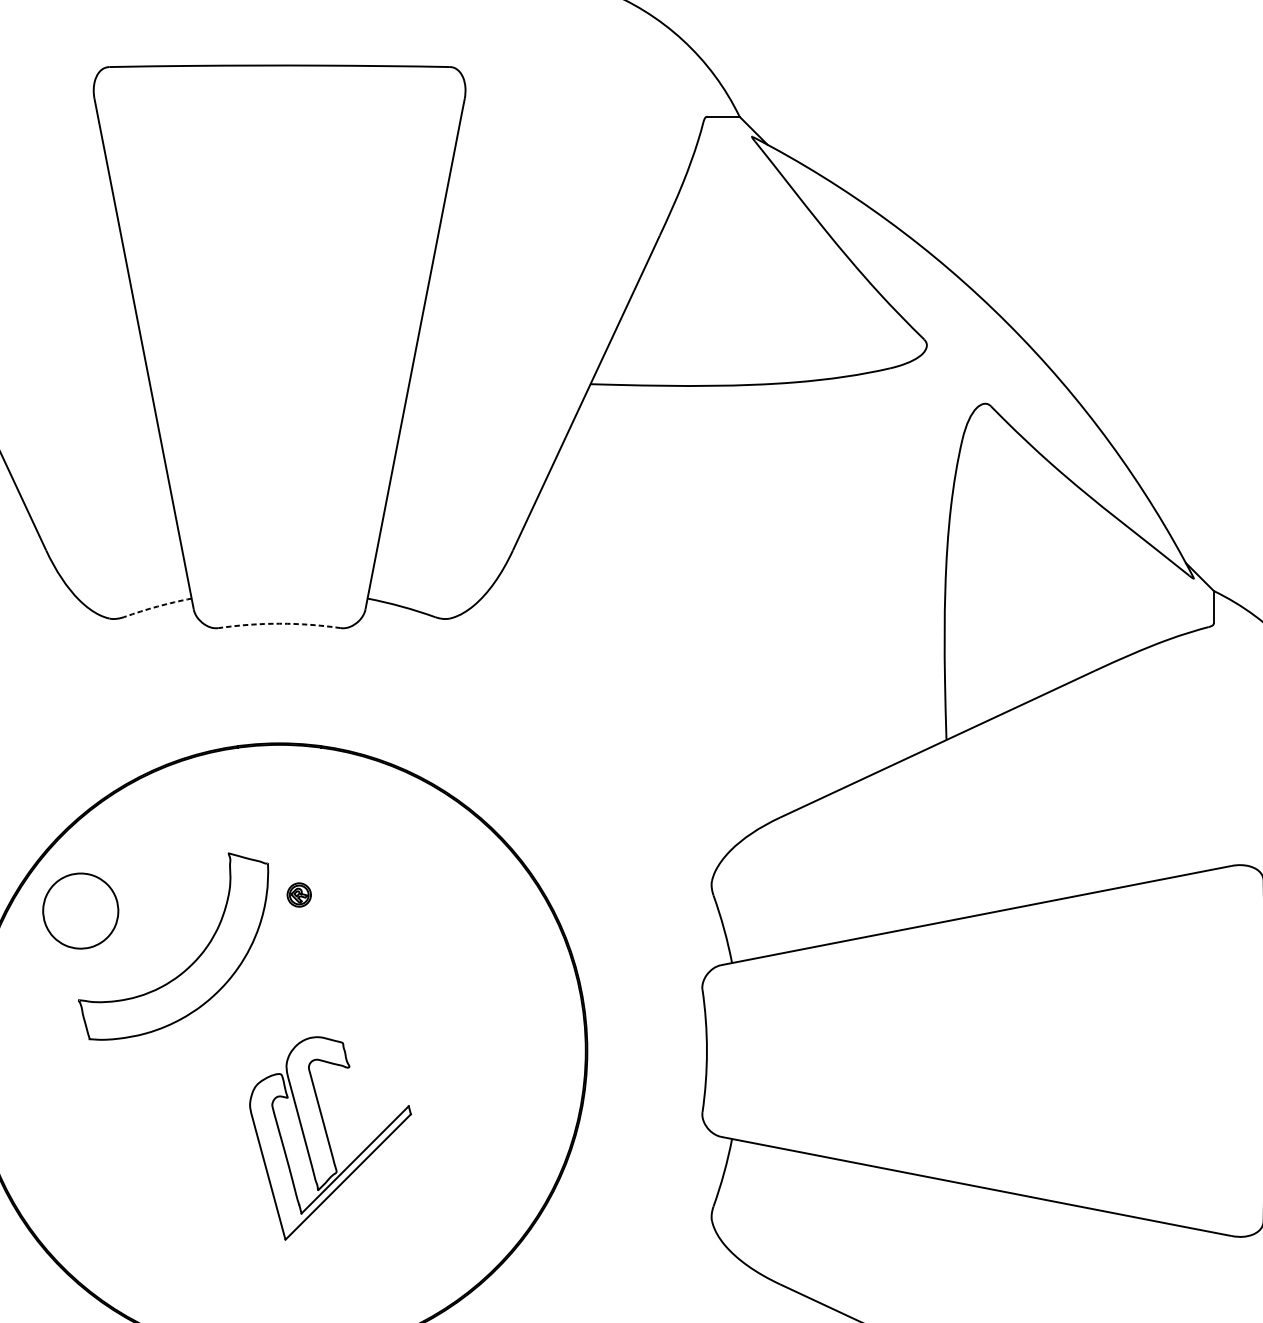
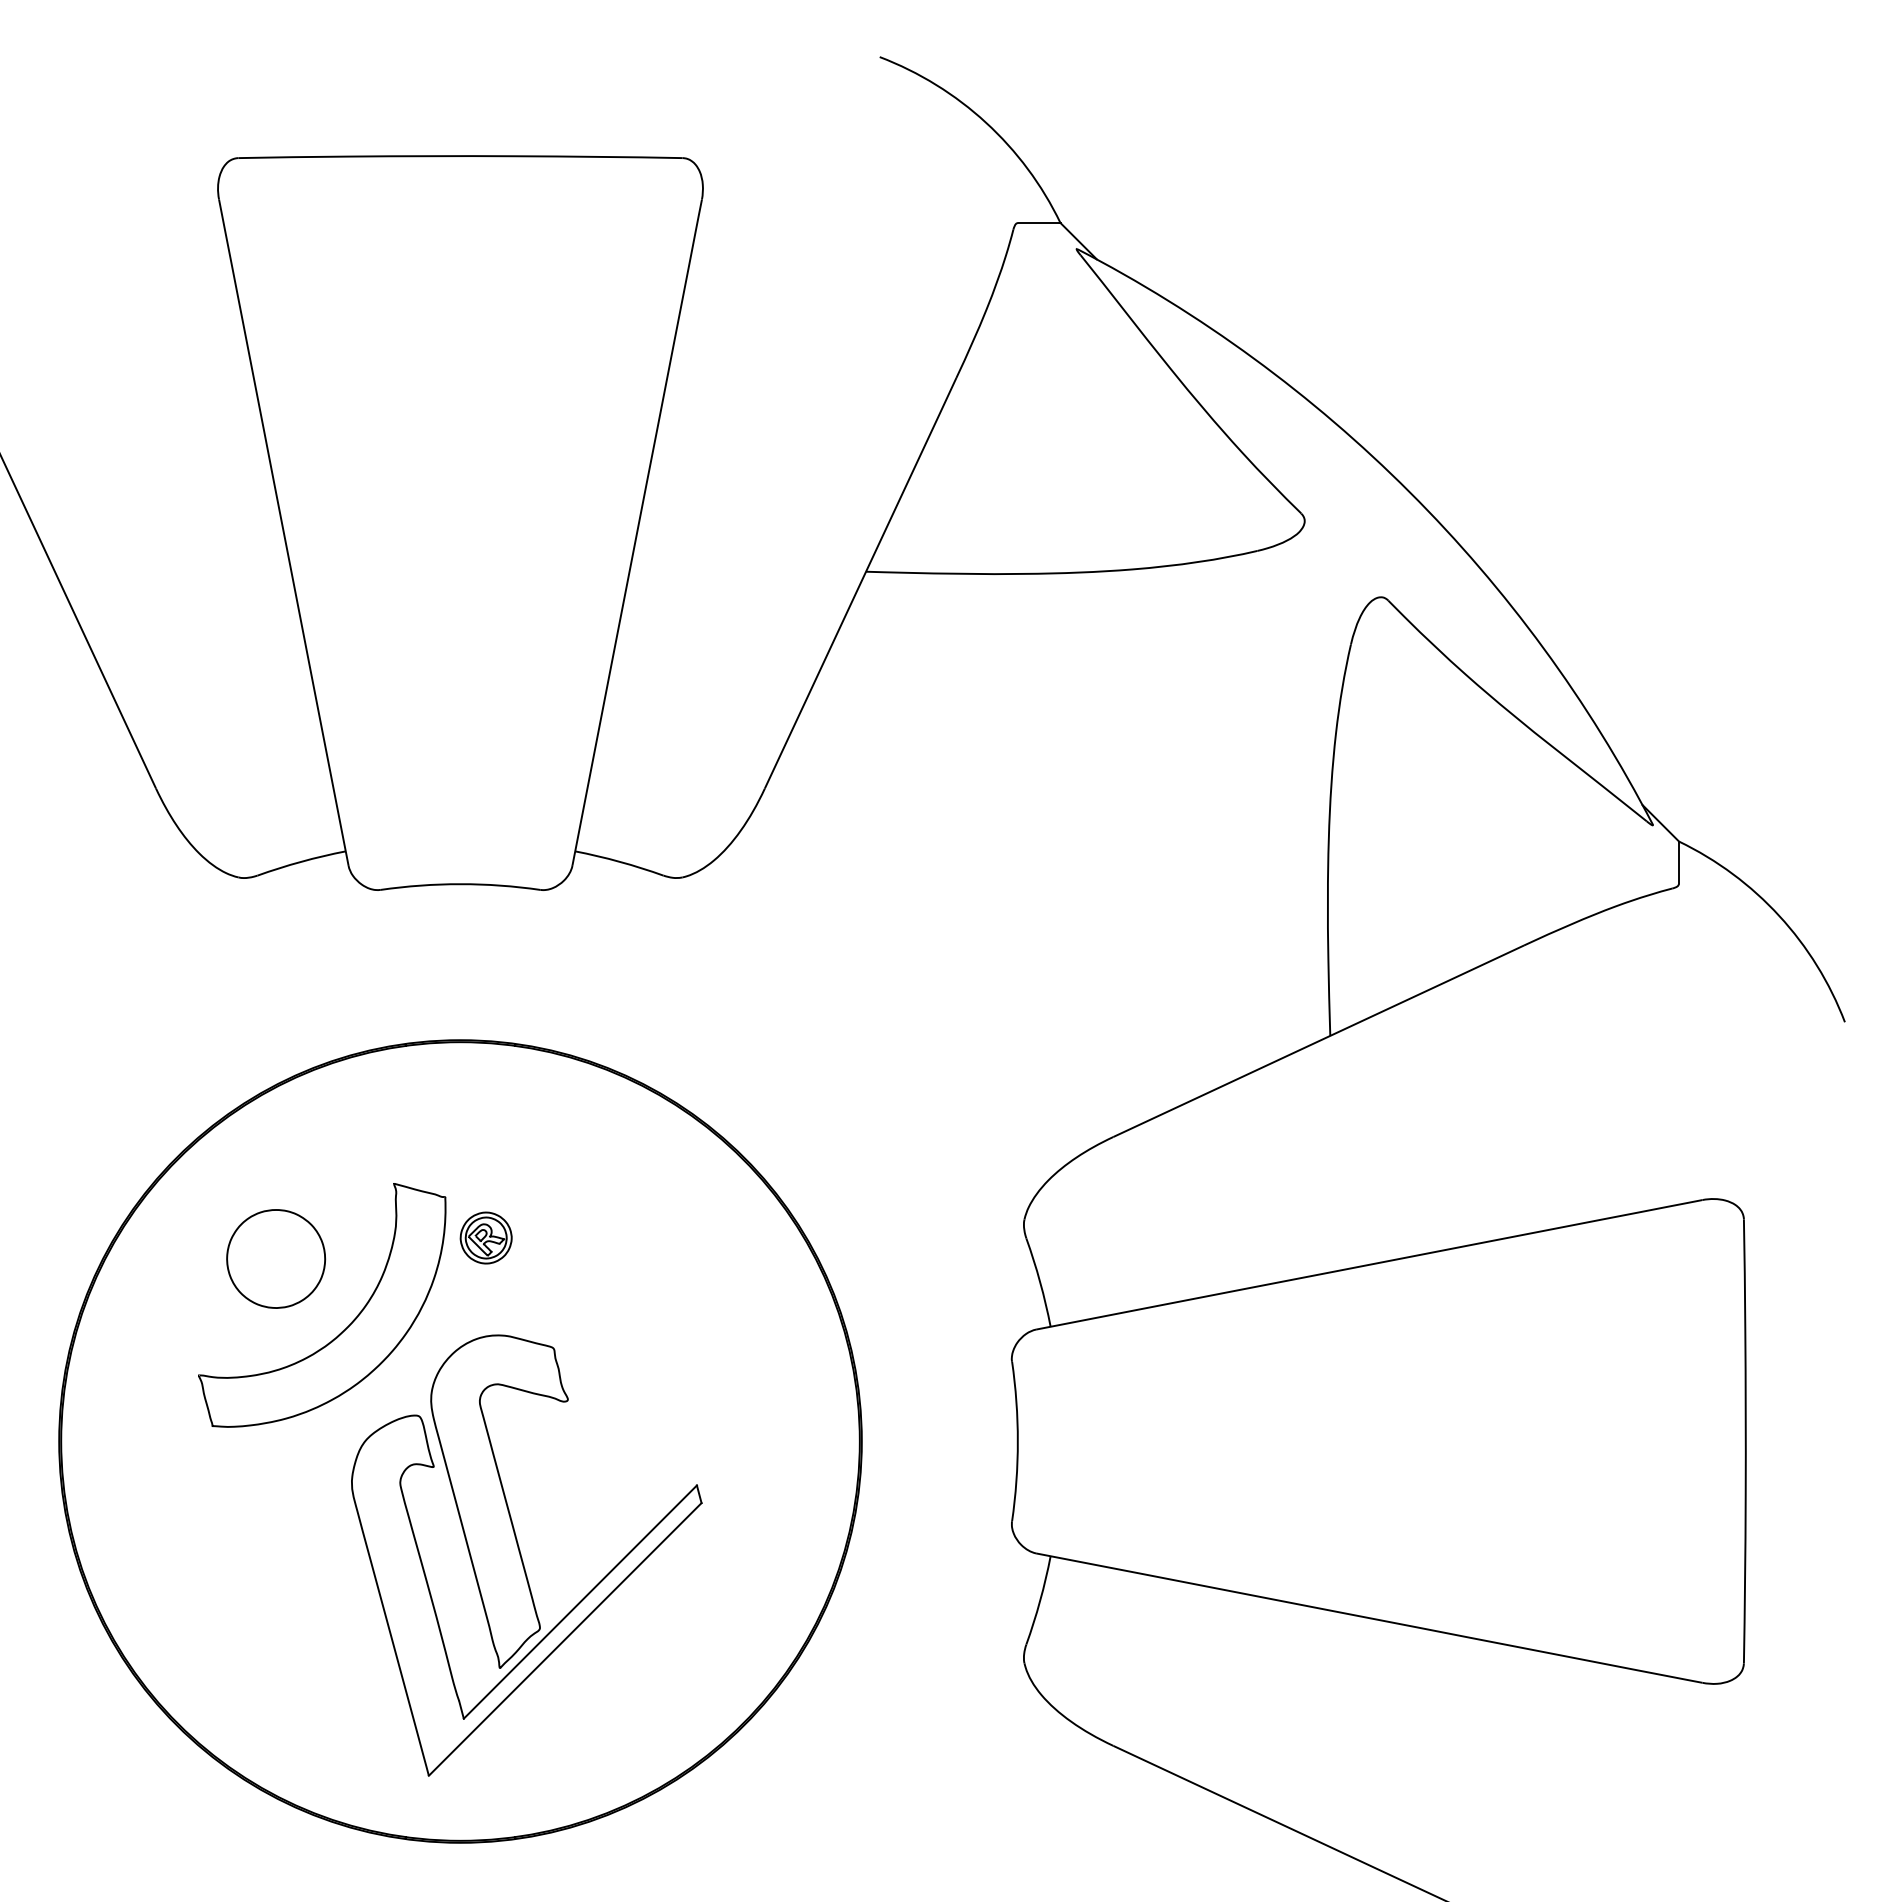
arc: (157, 606) -> (301, 861), dashed -> solid
arc: (279, 623) -> (460, 884), dashed -> solid
part: (298, 894) -> (485, 1237), size x1.67
part: (81, 910) -> (276, 1258), moved
part: (330, 1138) -> (526, 1555), size x1.67

